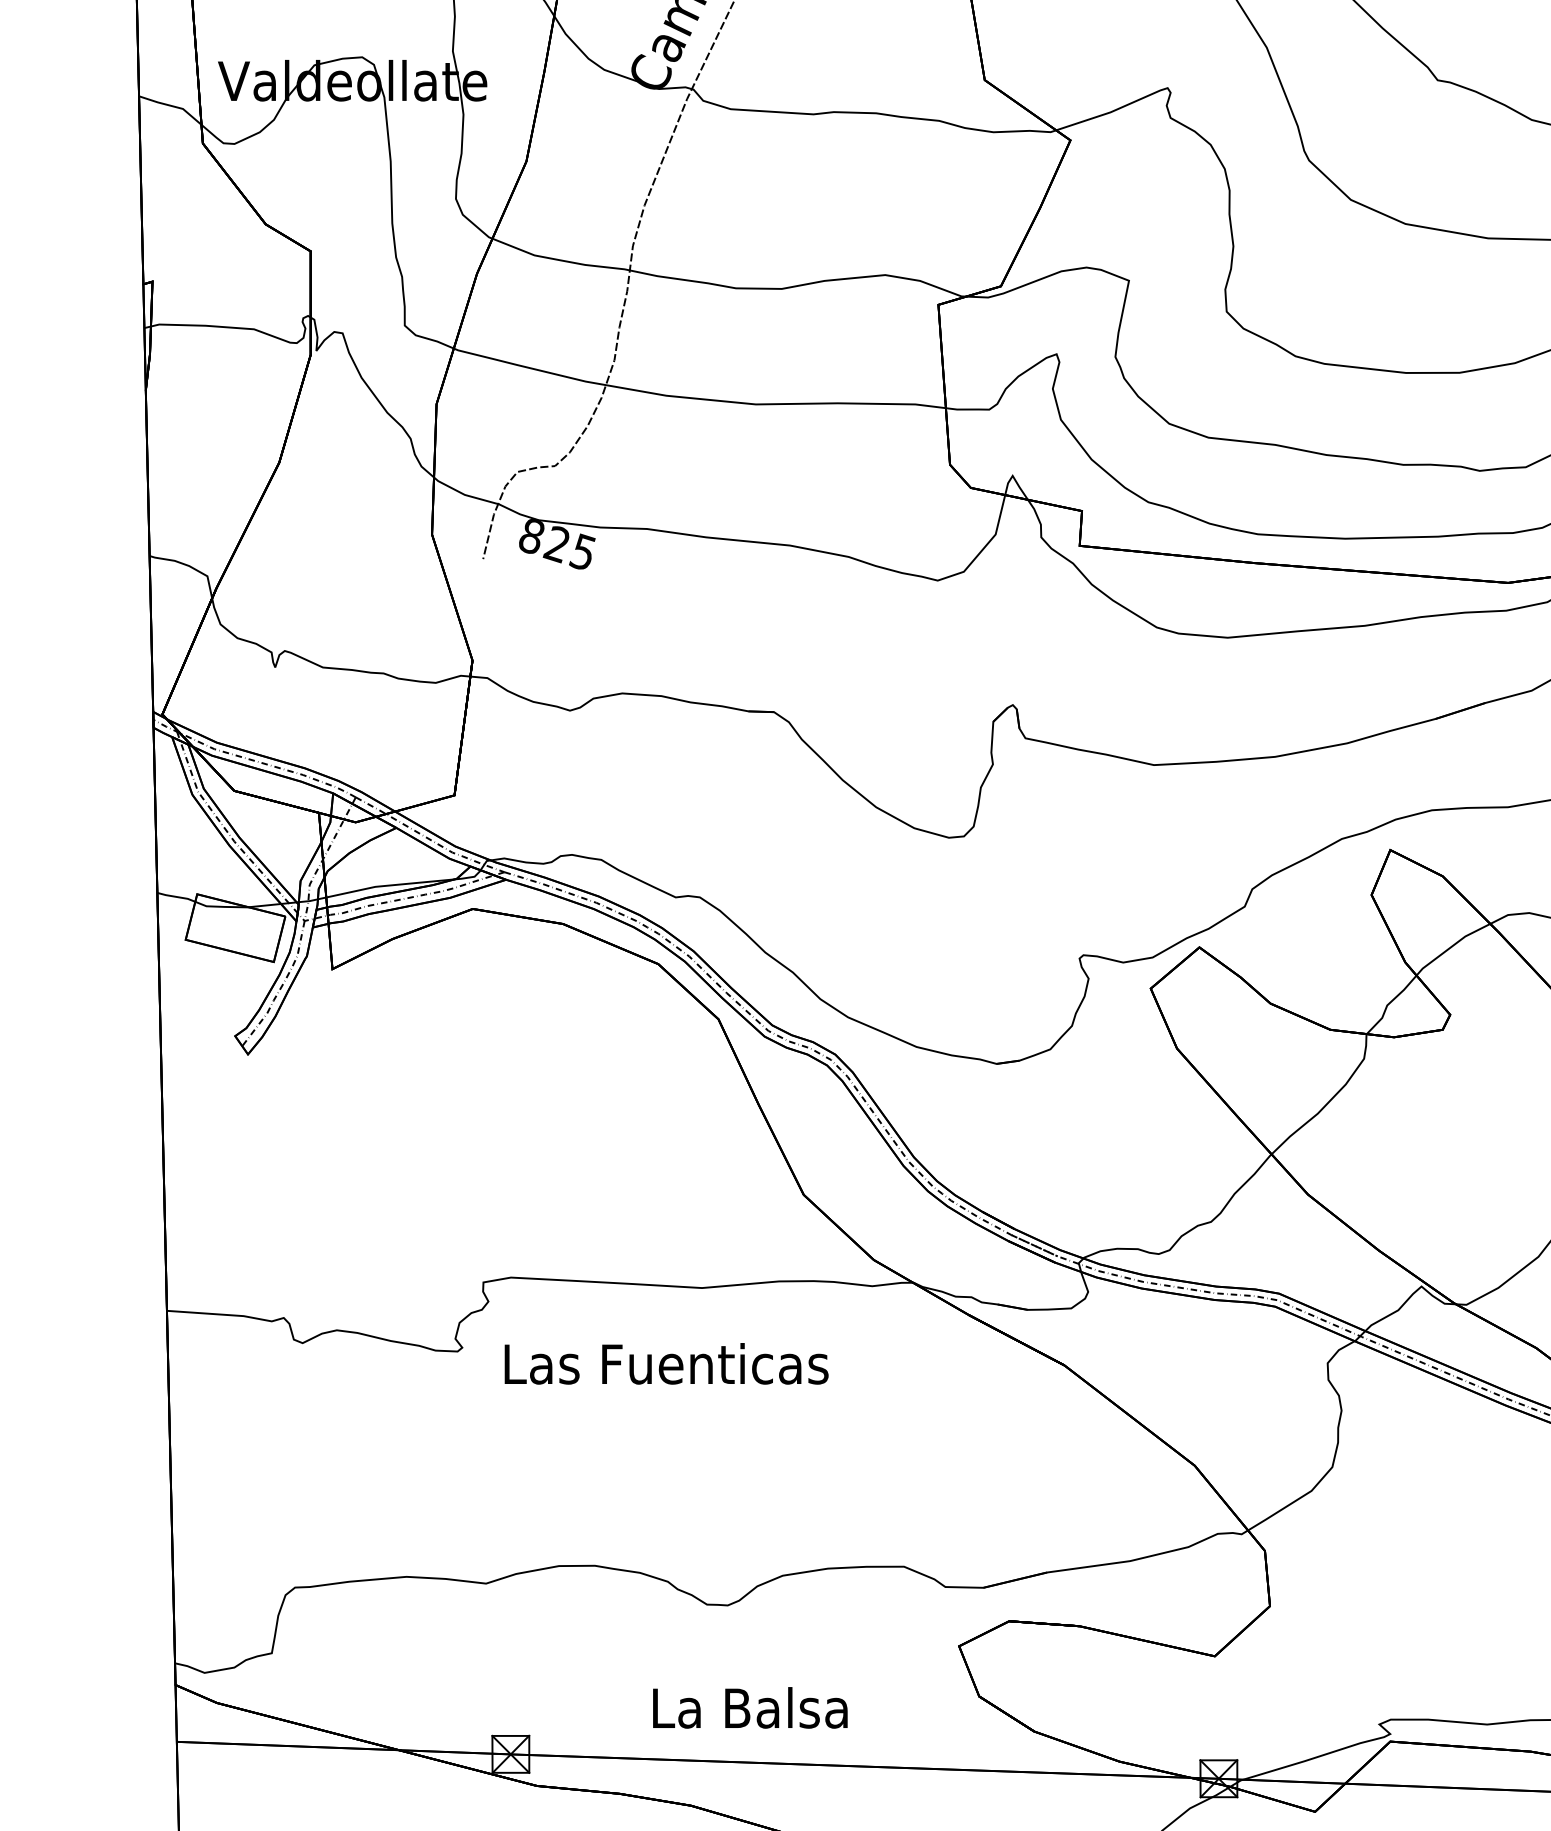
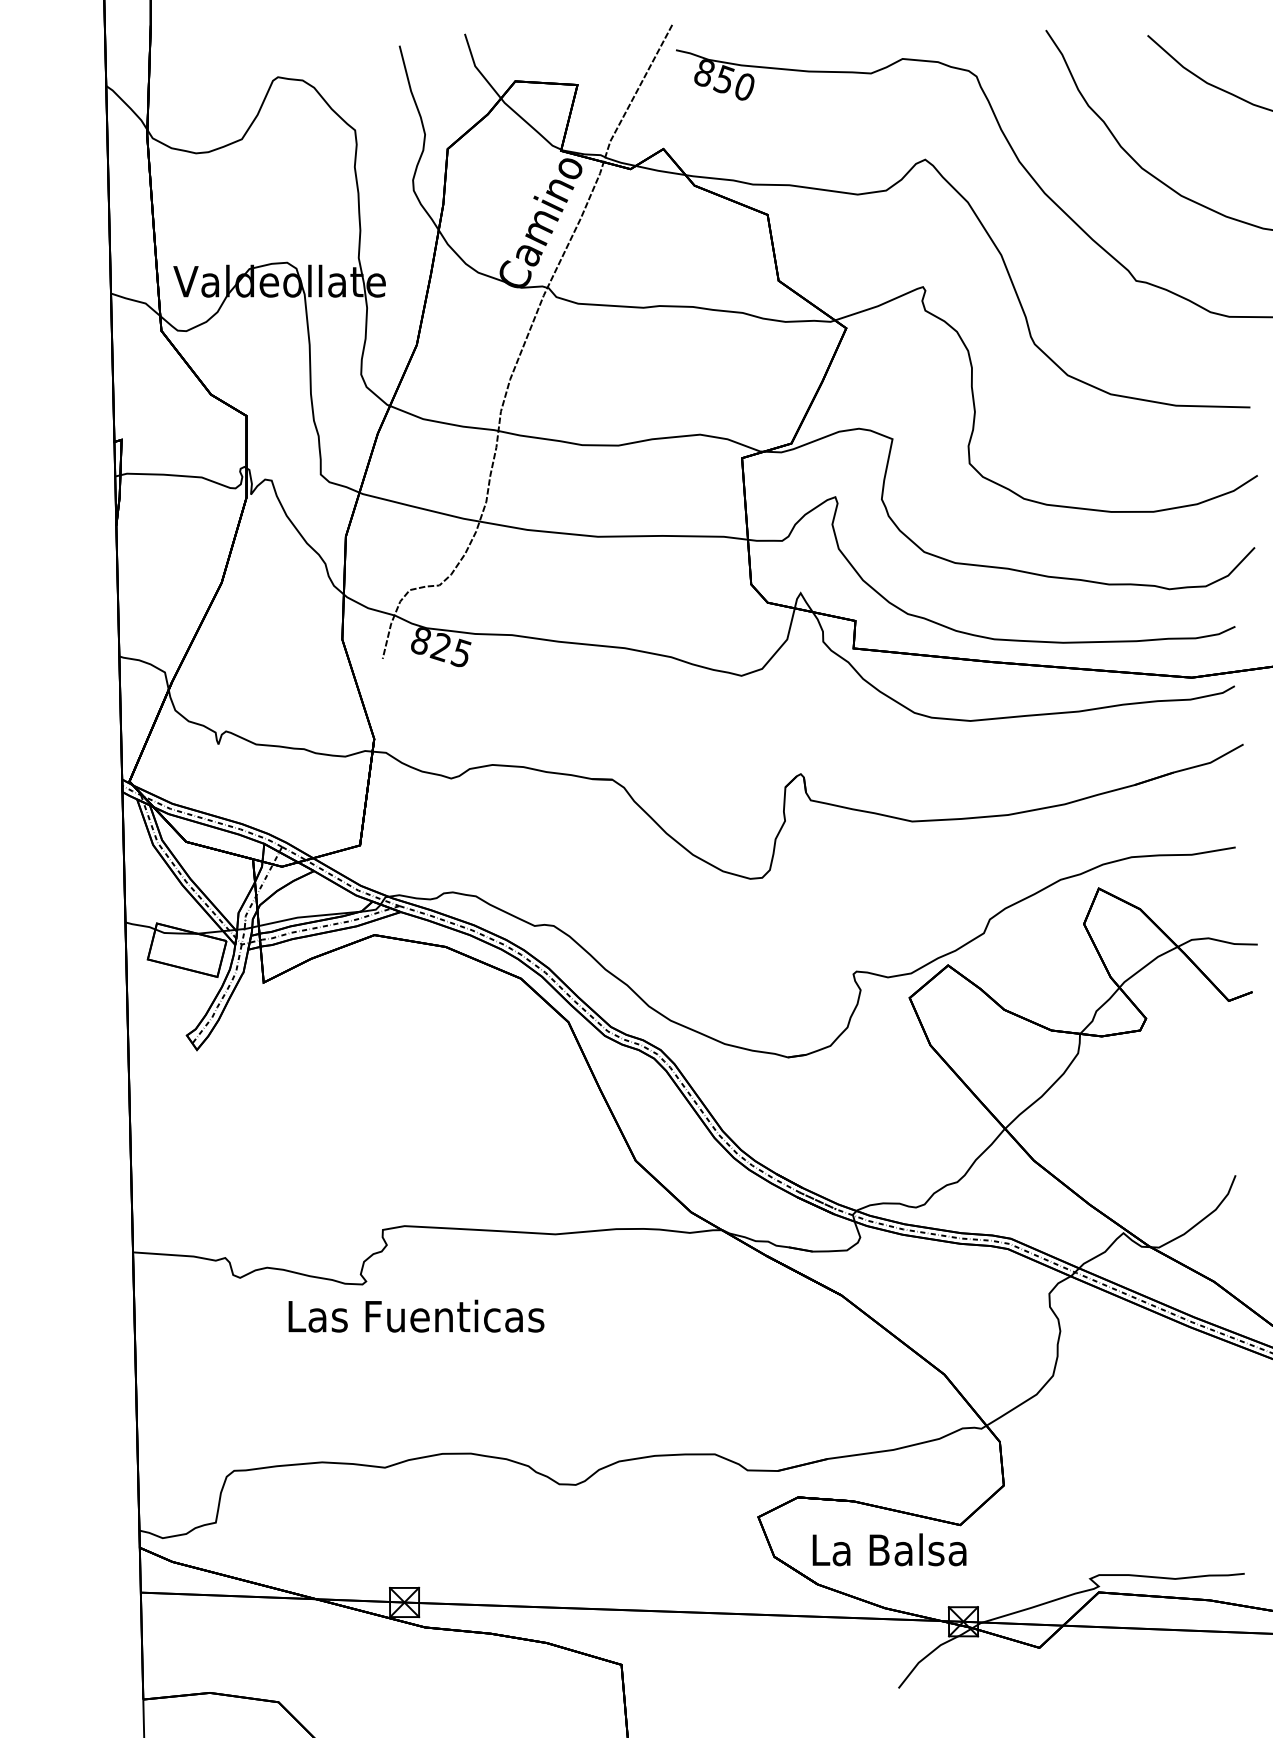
text: (666, 1362) -> (416, 1315), moved
text: (750, 1707) -> (889, 1549), moved

